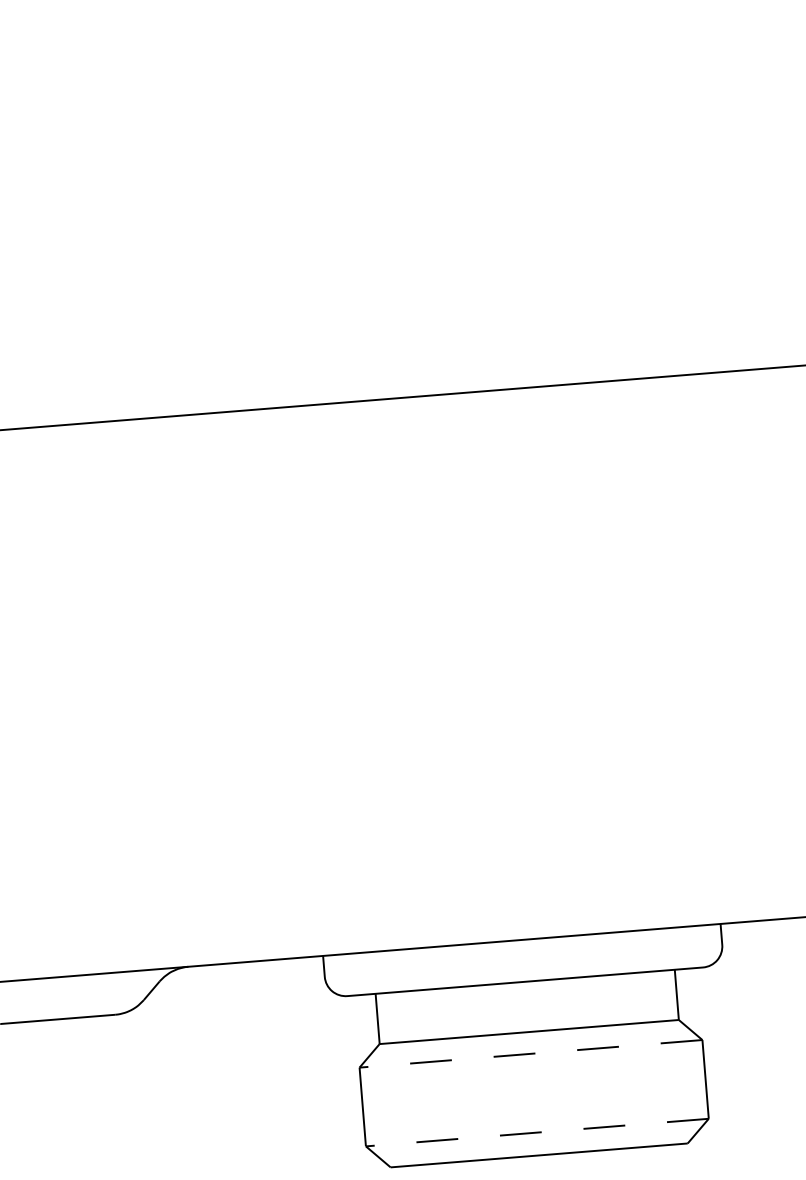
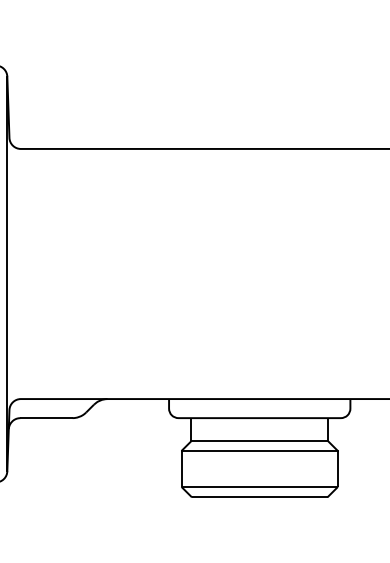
line: (530, 1054) -> (259, 451), dashed -> solid
line: (536, 1131) -> (259, 486), dashed -> solid

